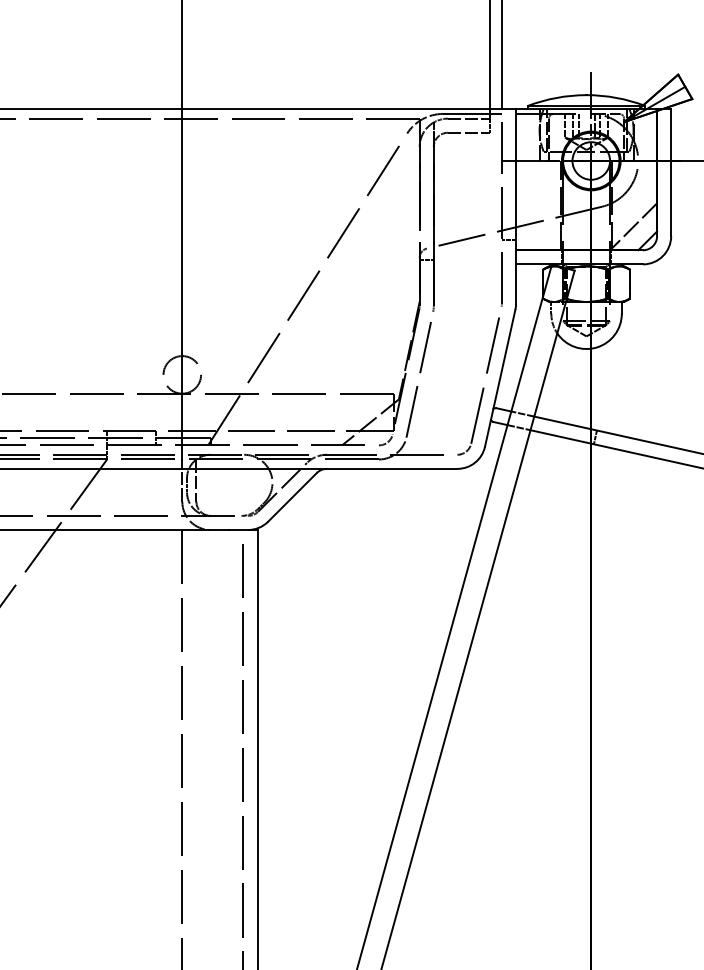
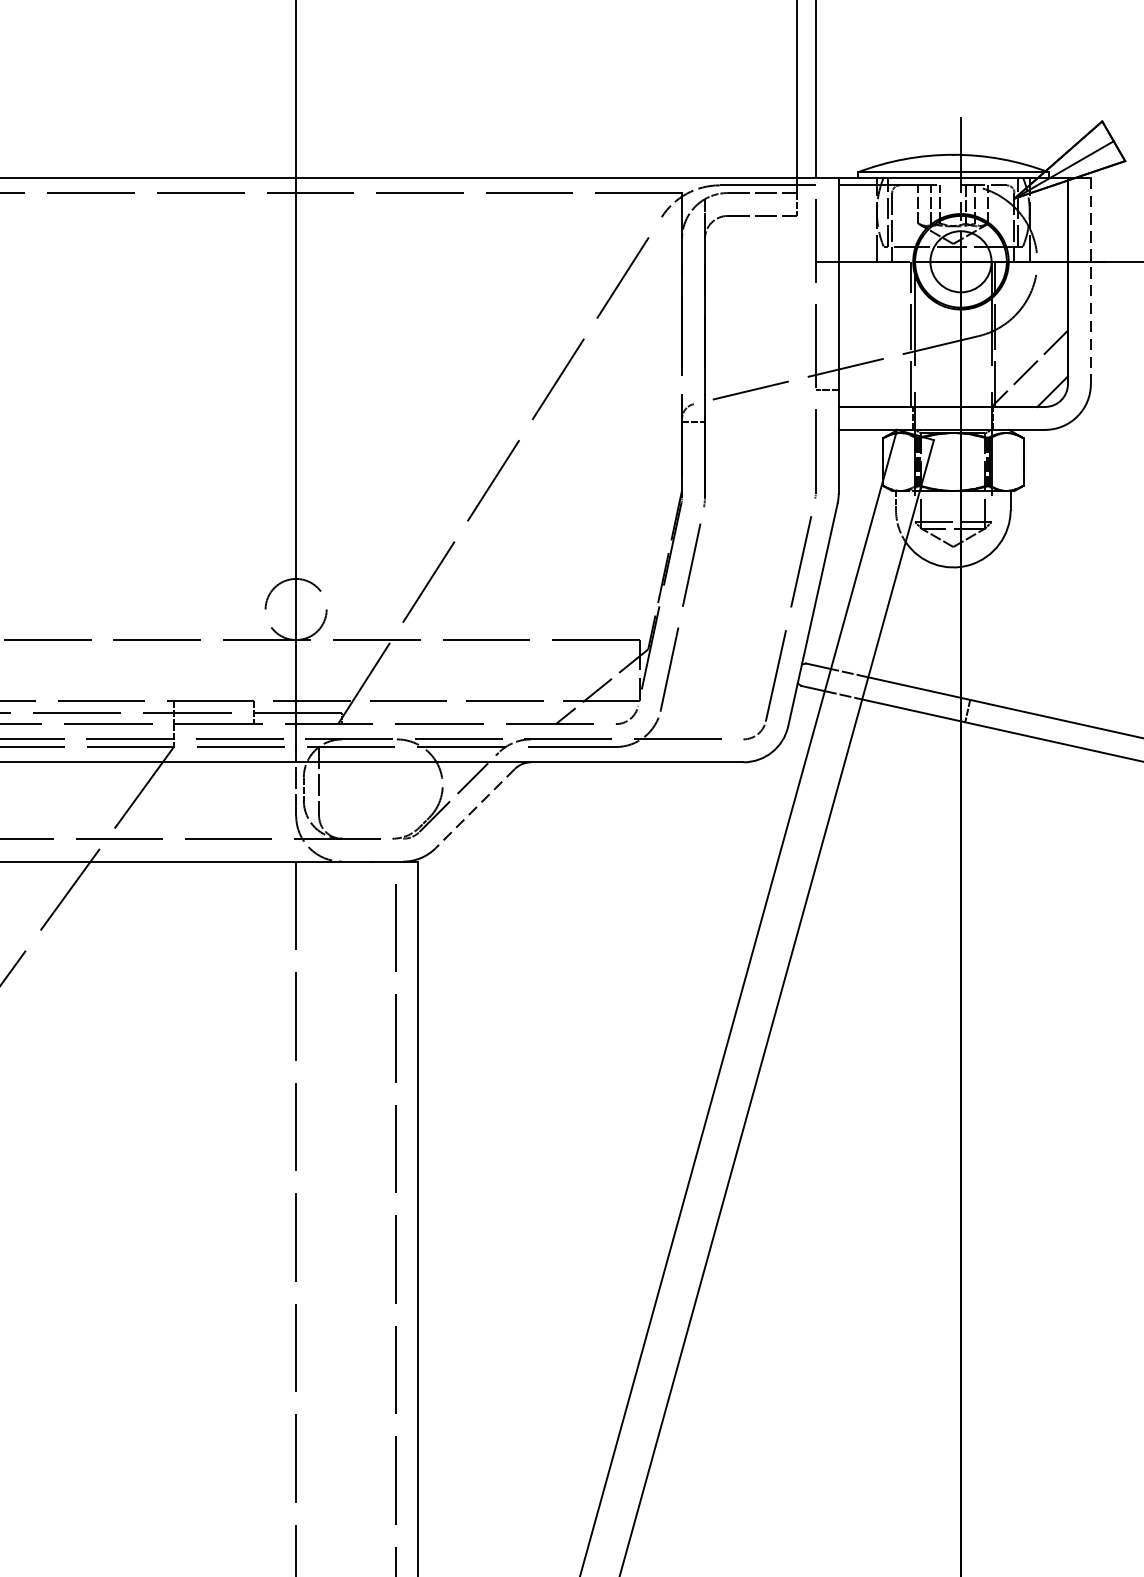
line: (671, 173) -> (1091, 282), solid -> dashed
line: (292, 497) -> (475, 808), solid -> dashed

